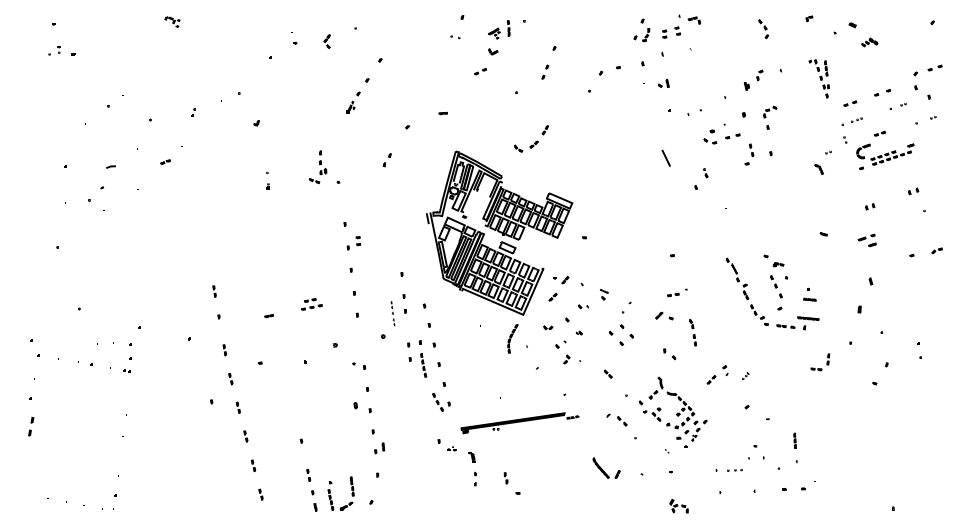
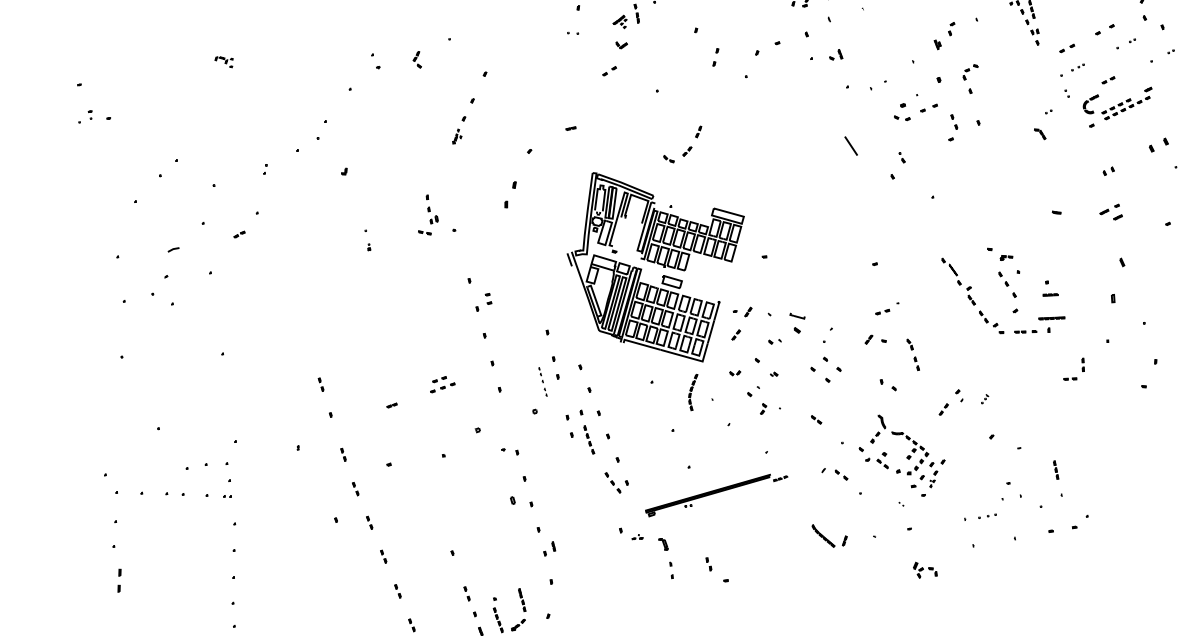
part: (545, 71) -> (715, 56), moved
part: (386, 160) -> (509, 195), size x1.6
part: (913, 191) -> (1159, 145), size x1.6
part: (604, 294) -> (798, 323), size x1.6

